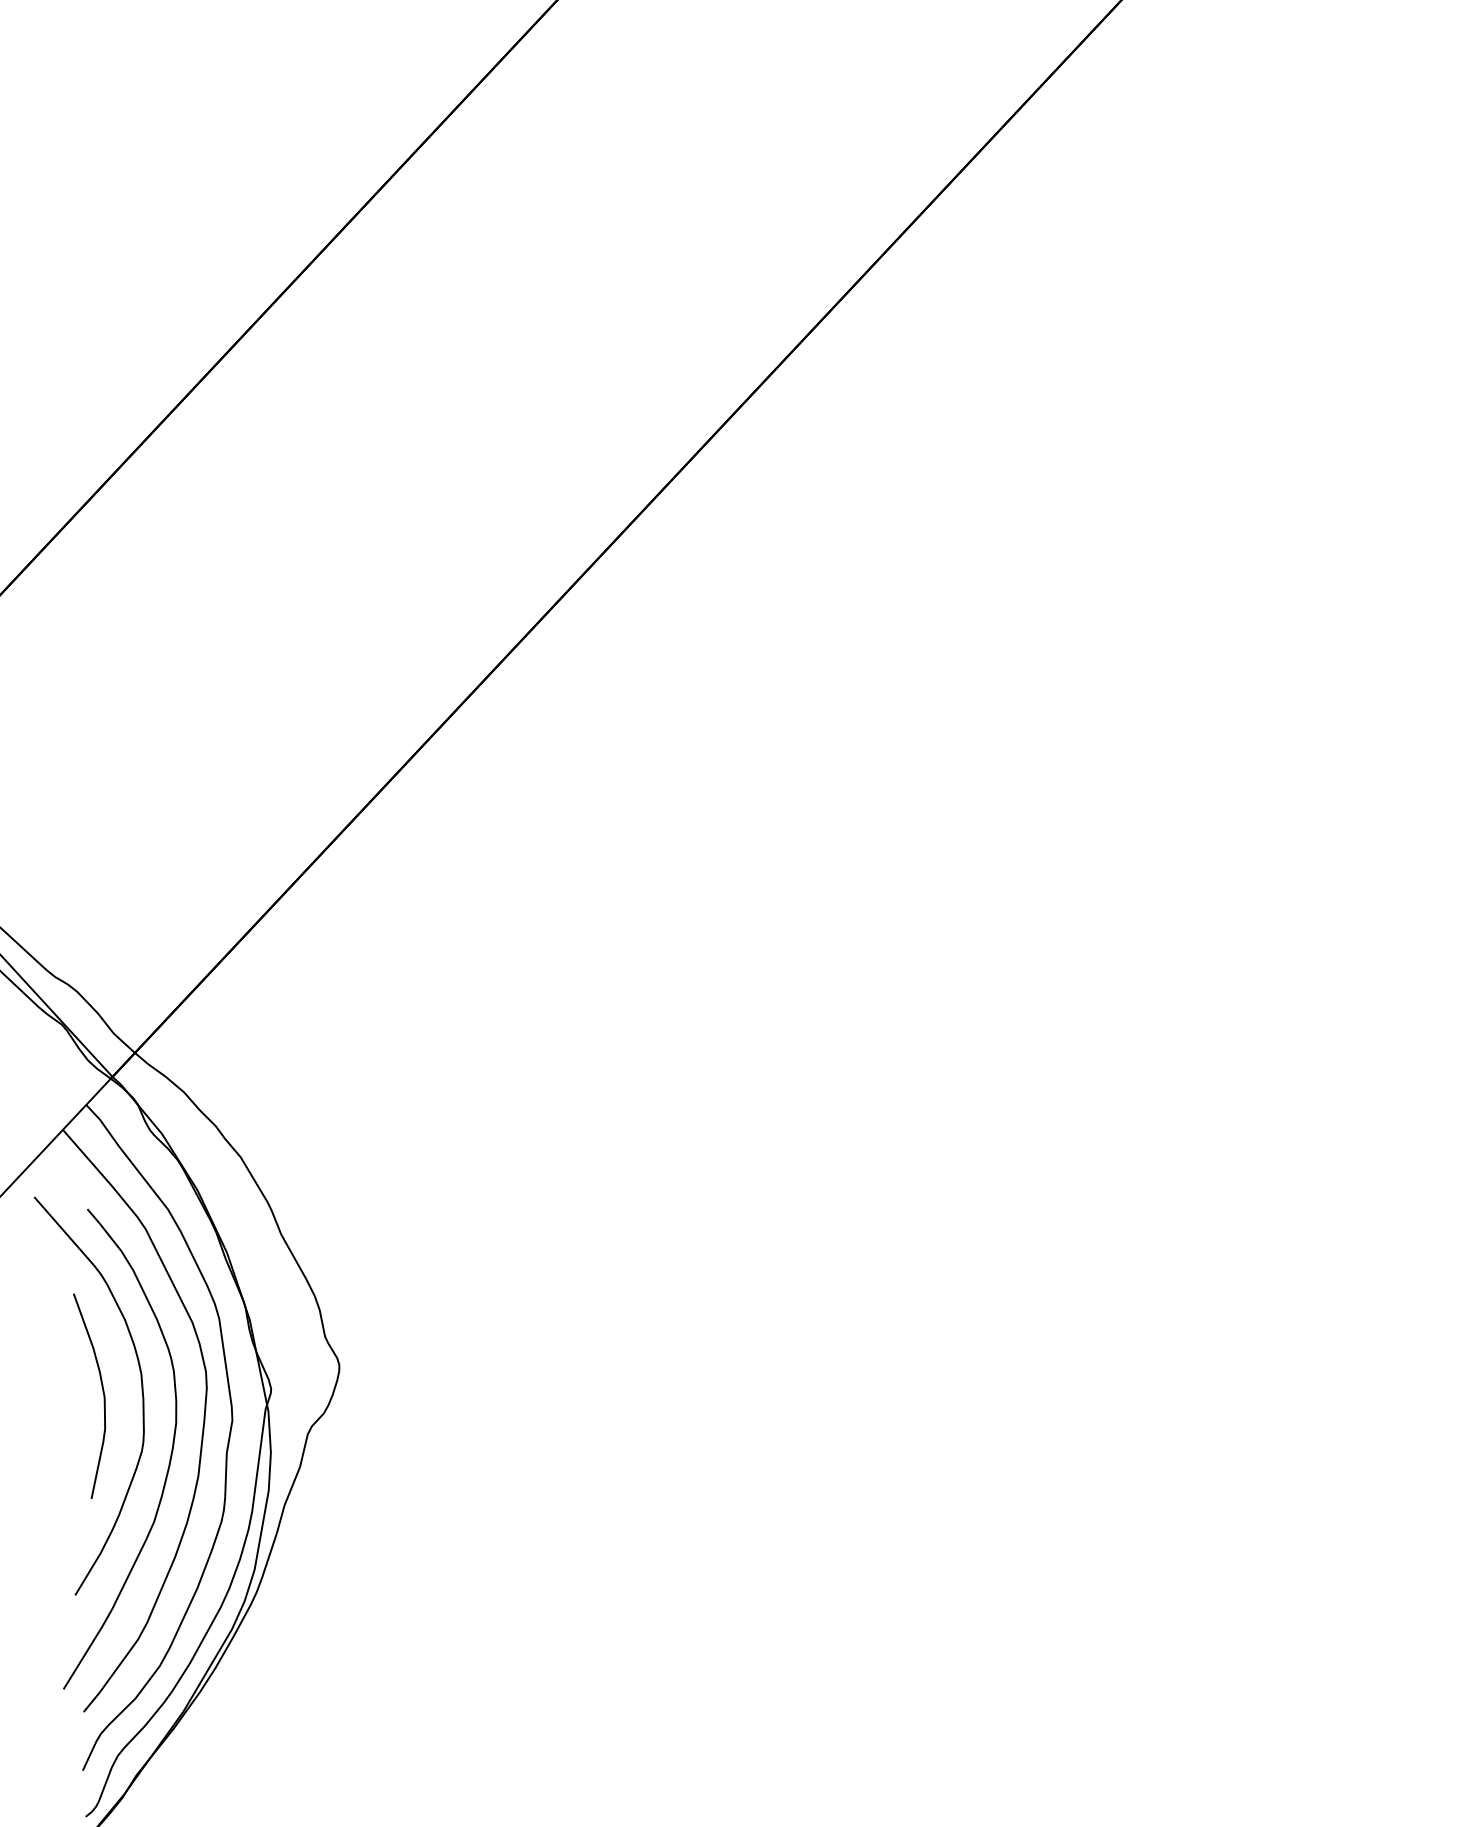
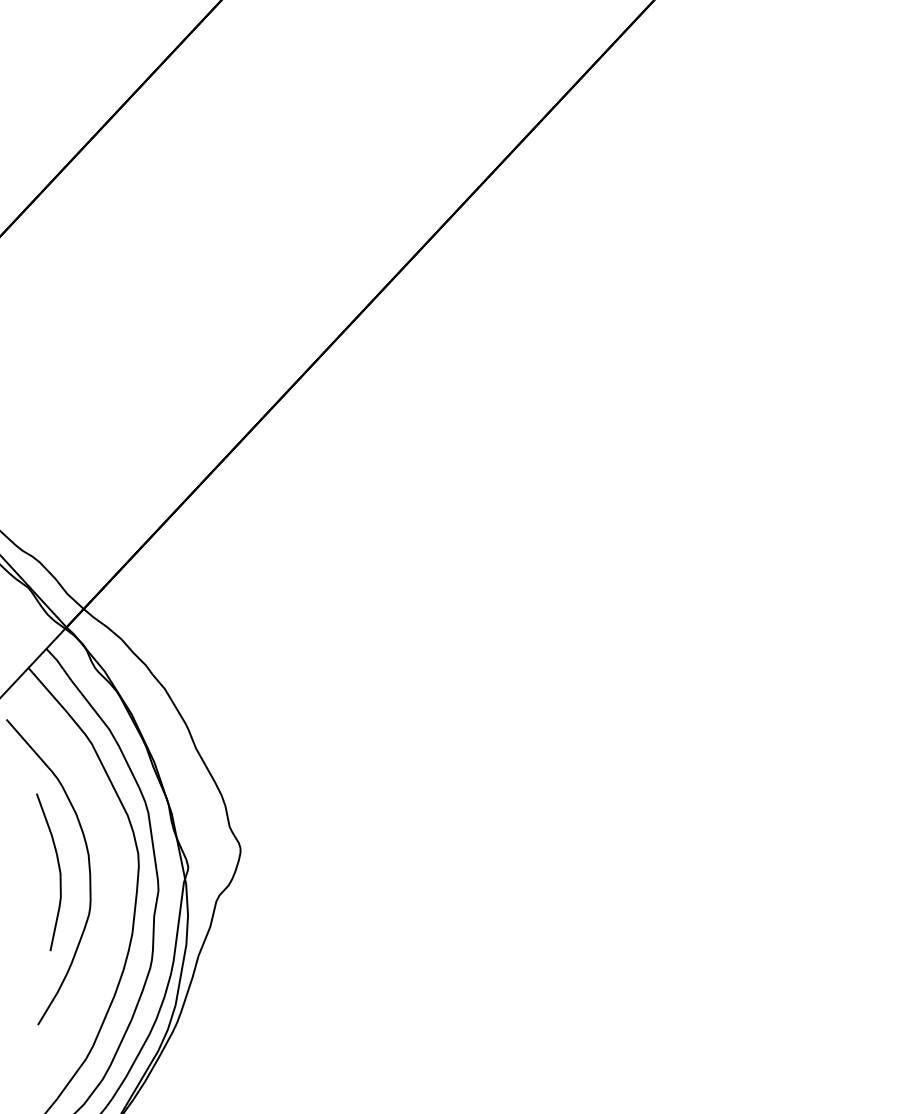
curve: (169, 1458) -> (110, 920), removed

